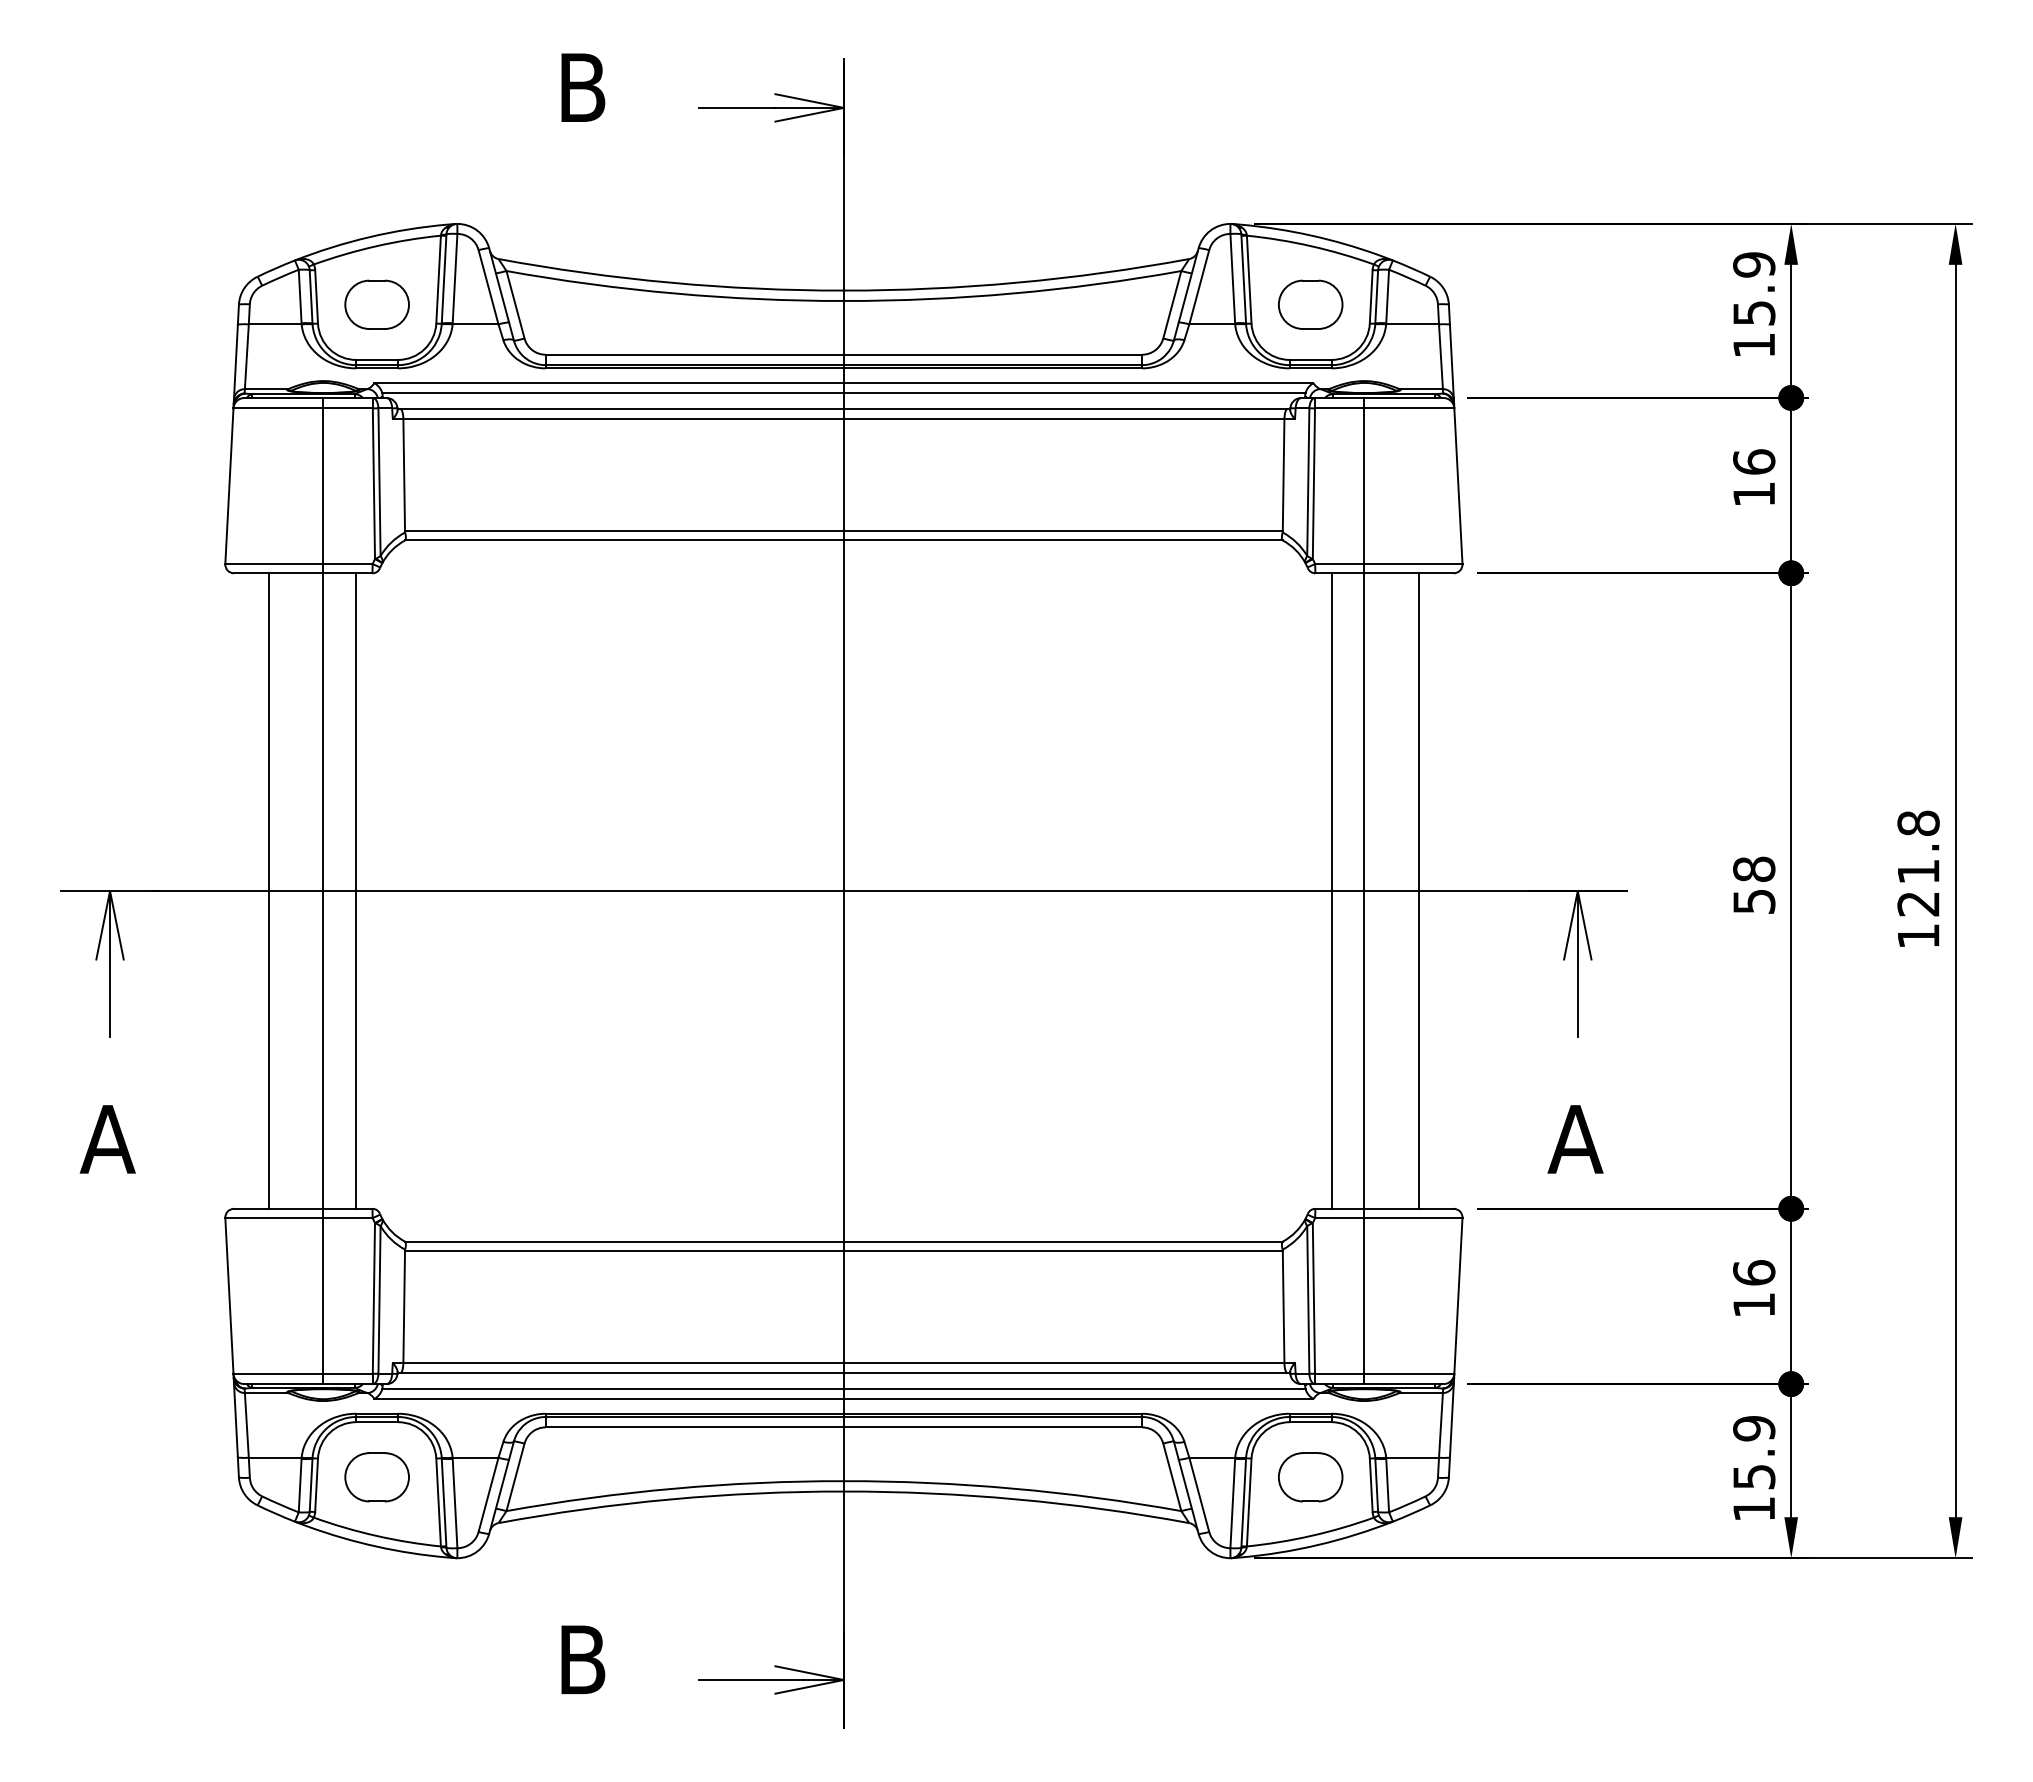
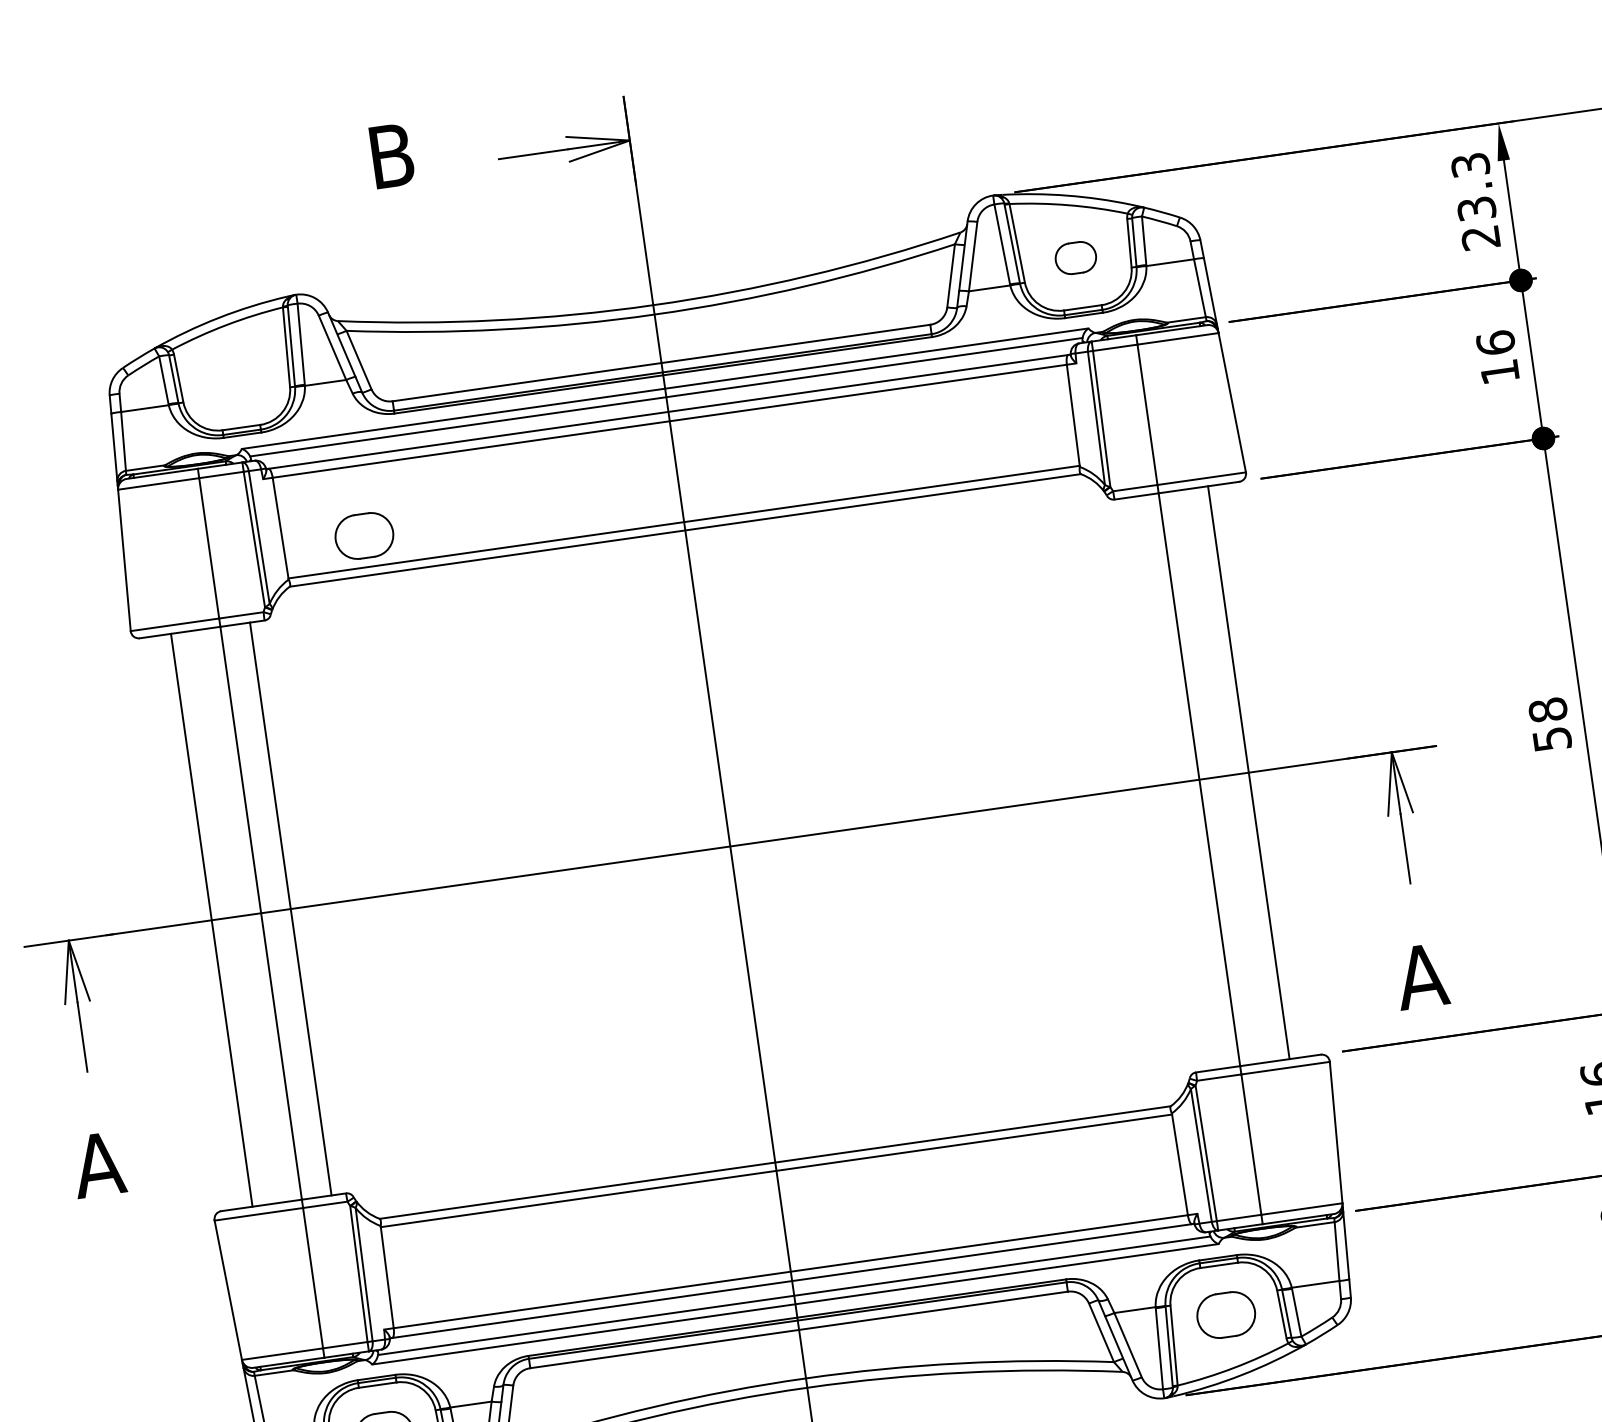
part: (376, 304) -> (363, 535), moved
part: (1310, 304) -> (1075, 257), size x0.7
text: (1754, 304) -> (1475, 200), 15.9 -> 23.3
line: (1331, 890) -> (1169, 783), removed

